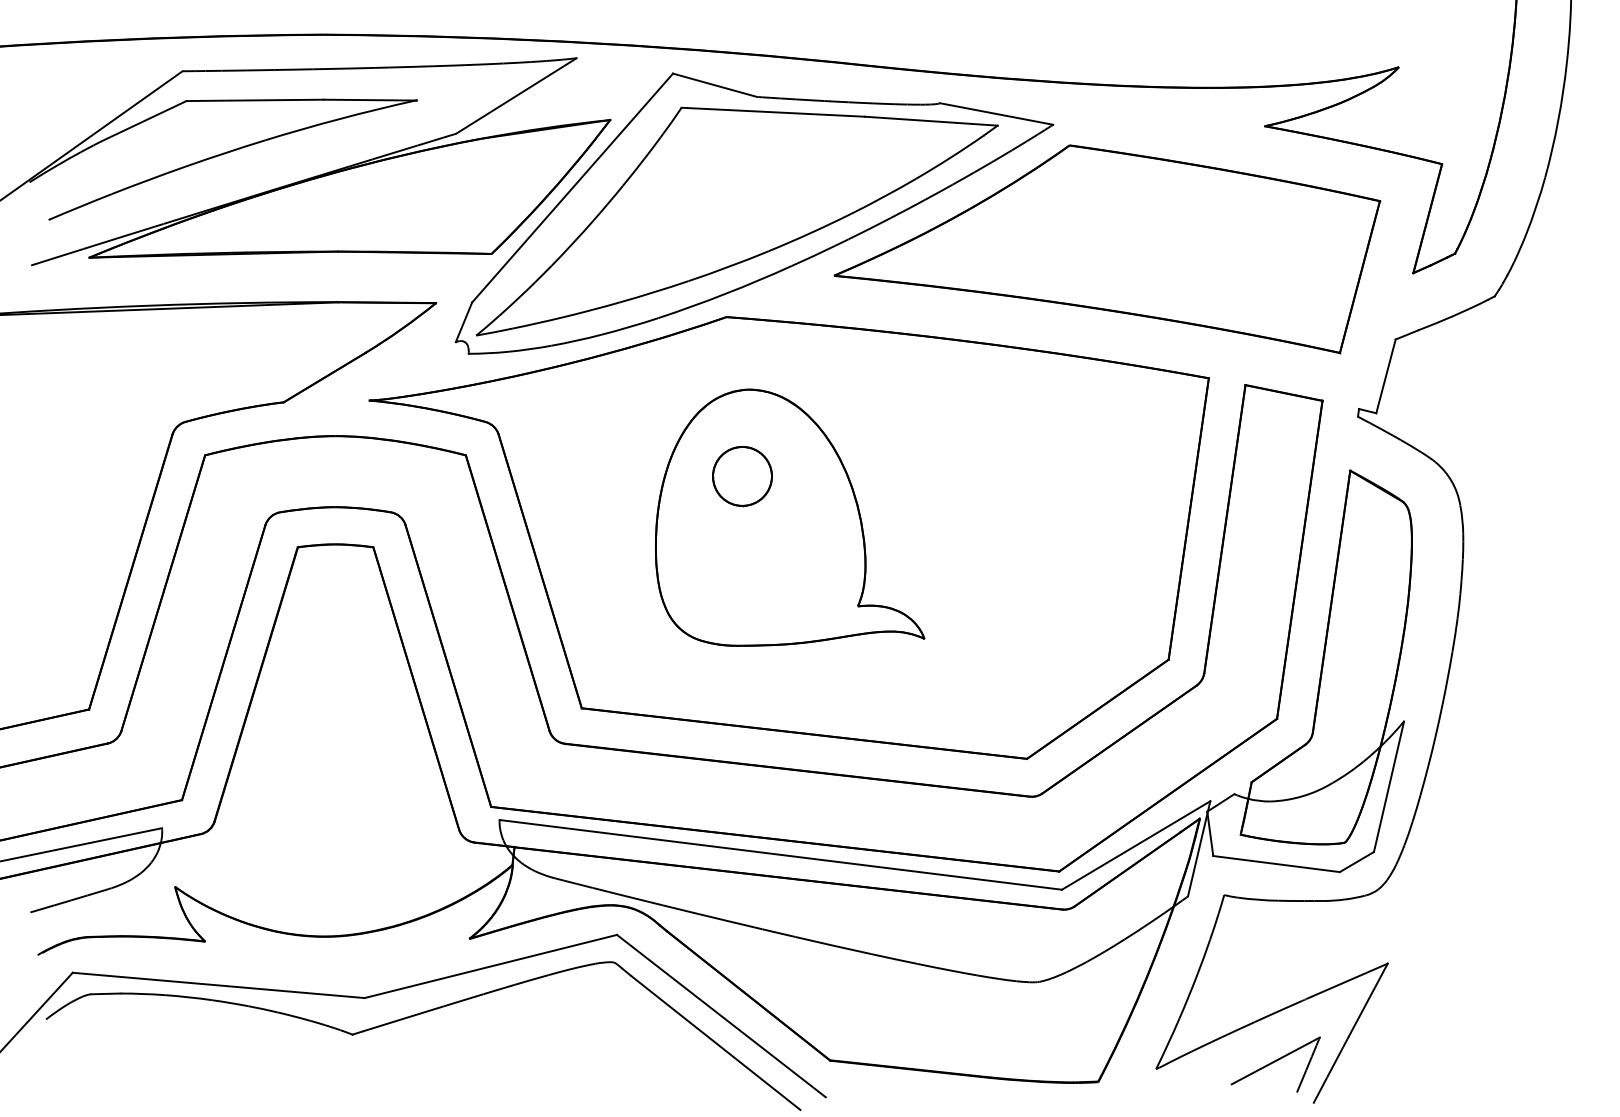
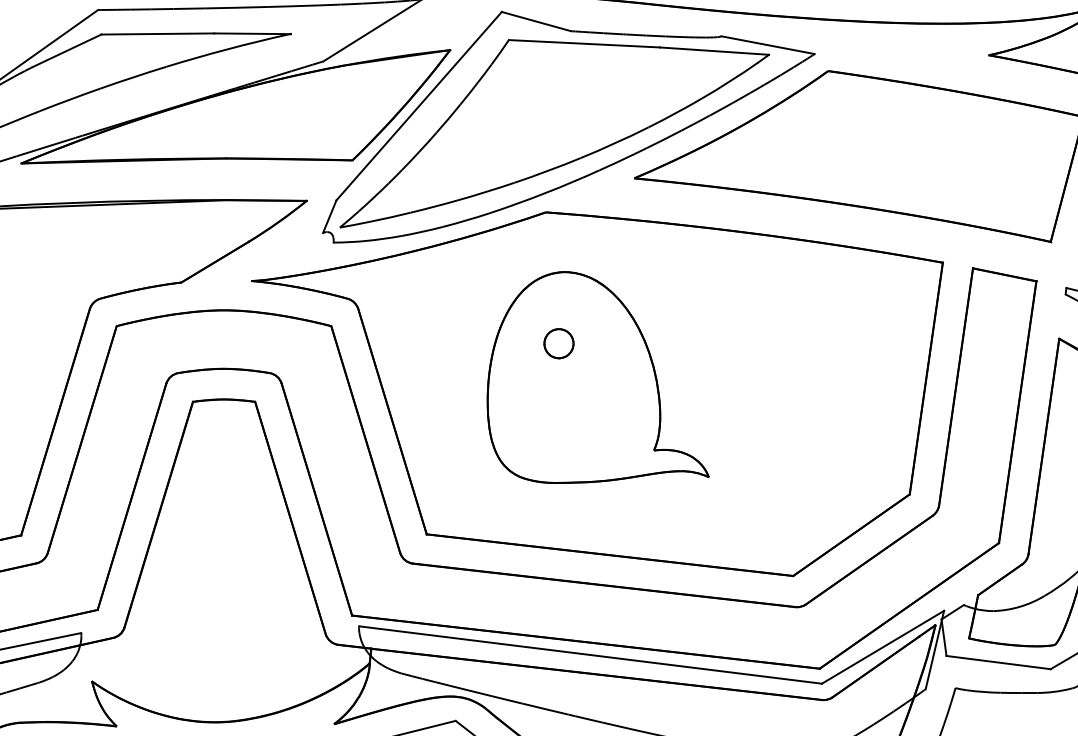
part: (742, 476) -> (559, 343), size x0.6

